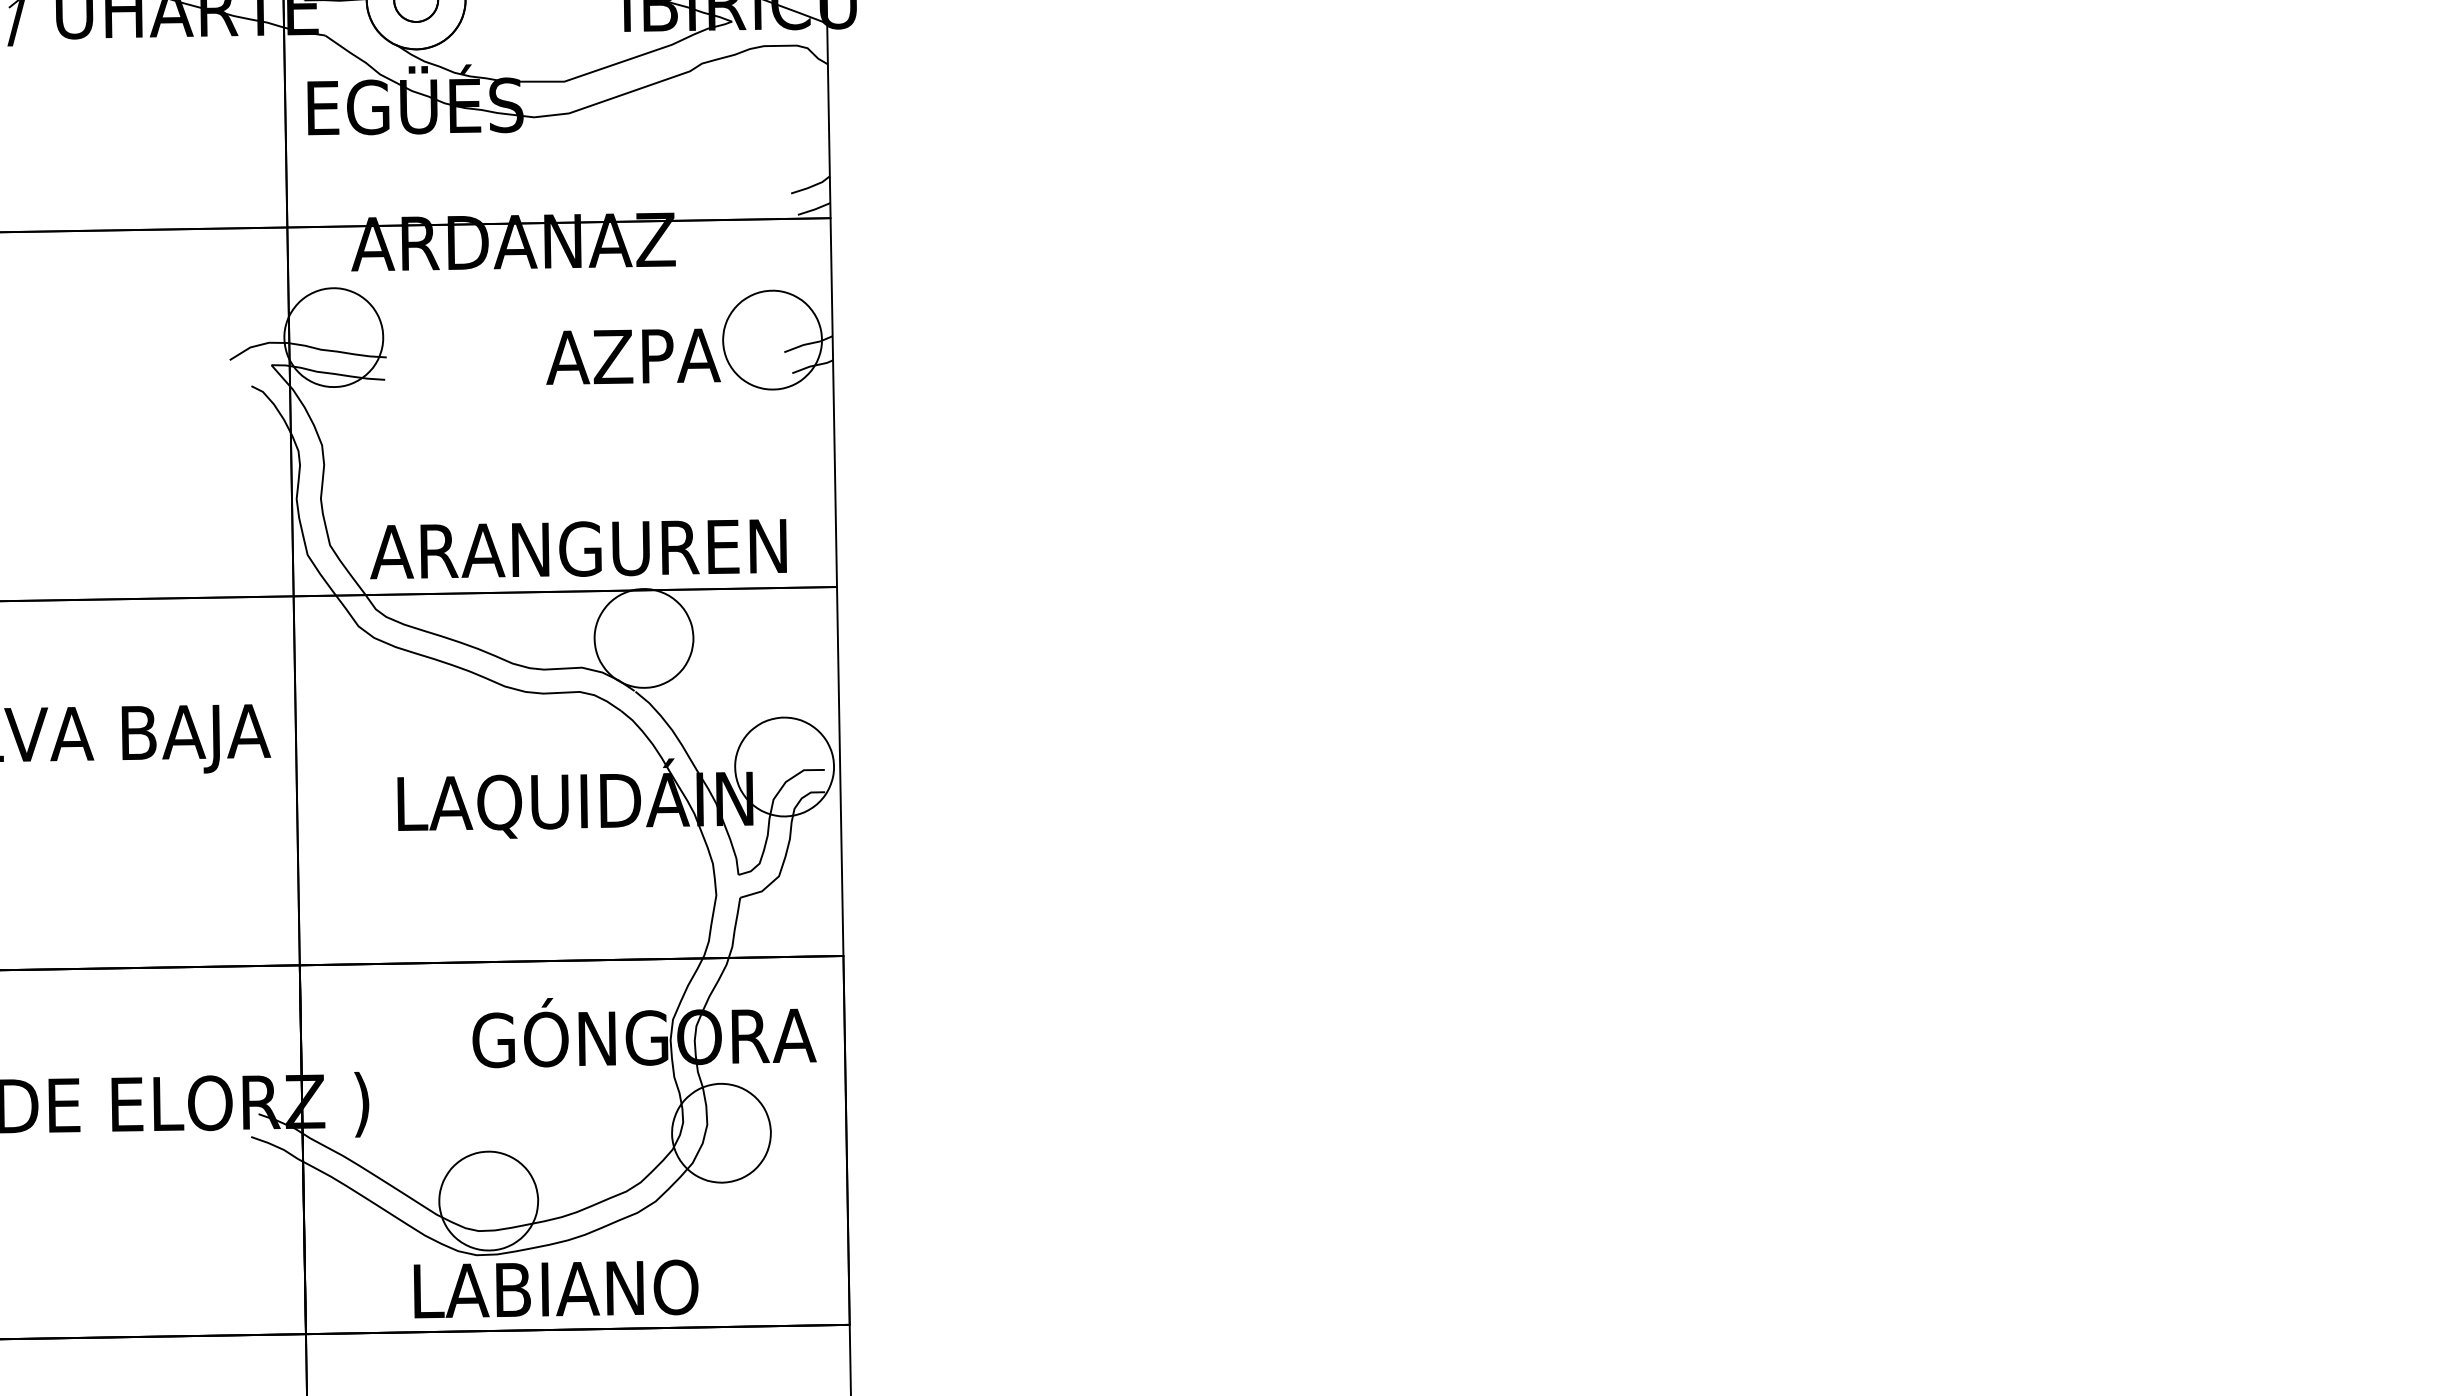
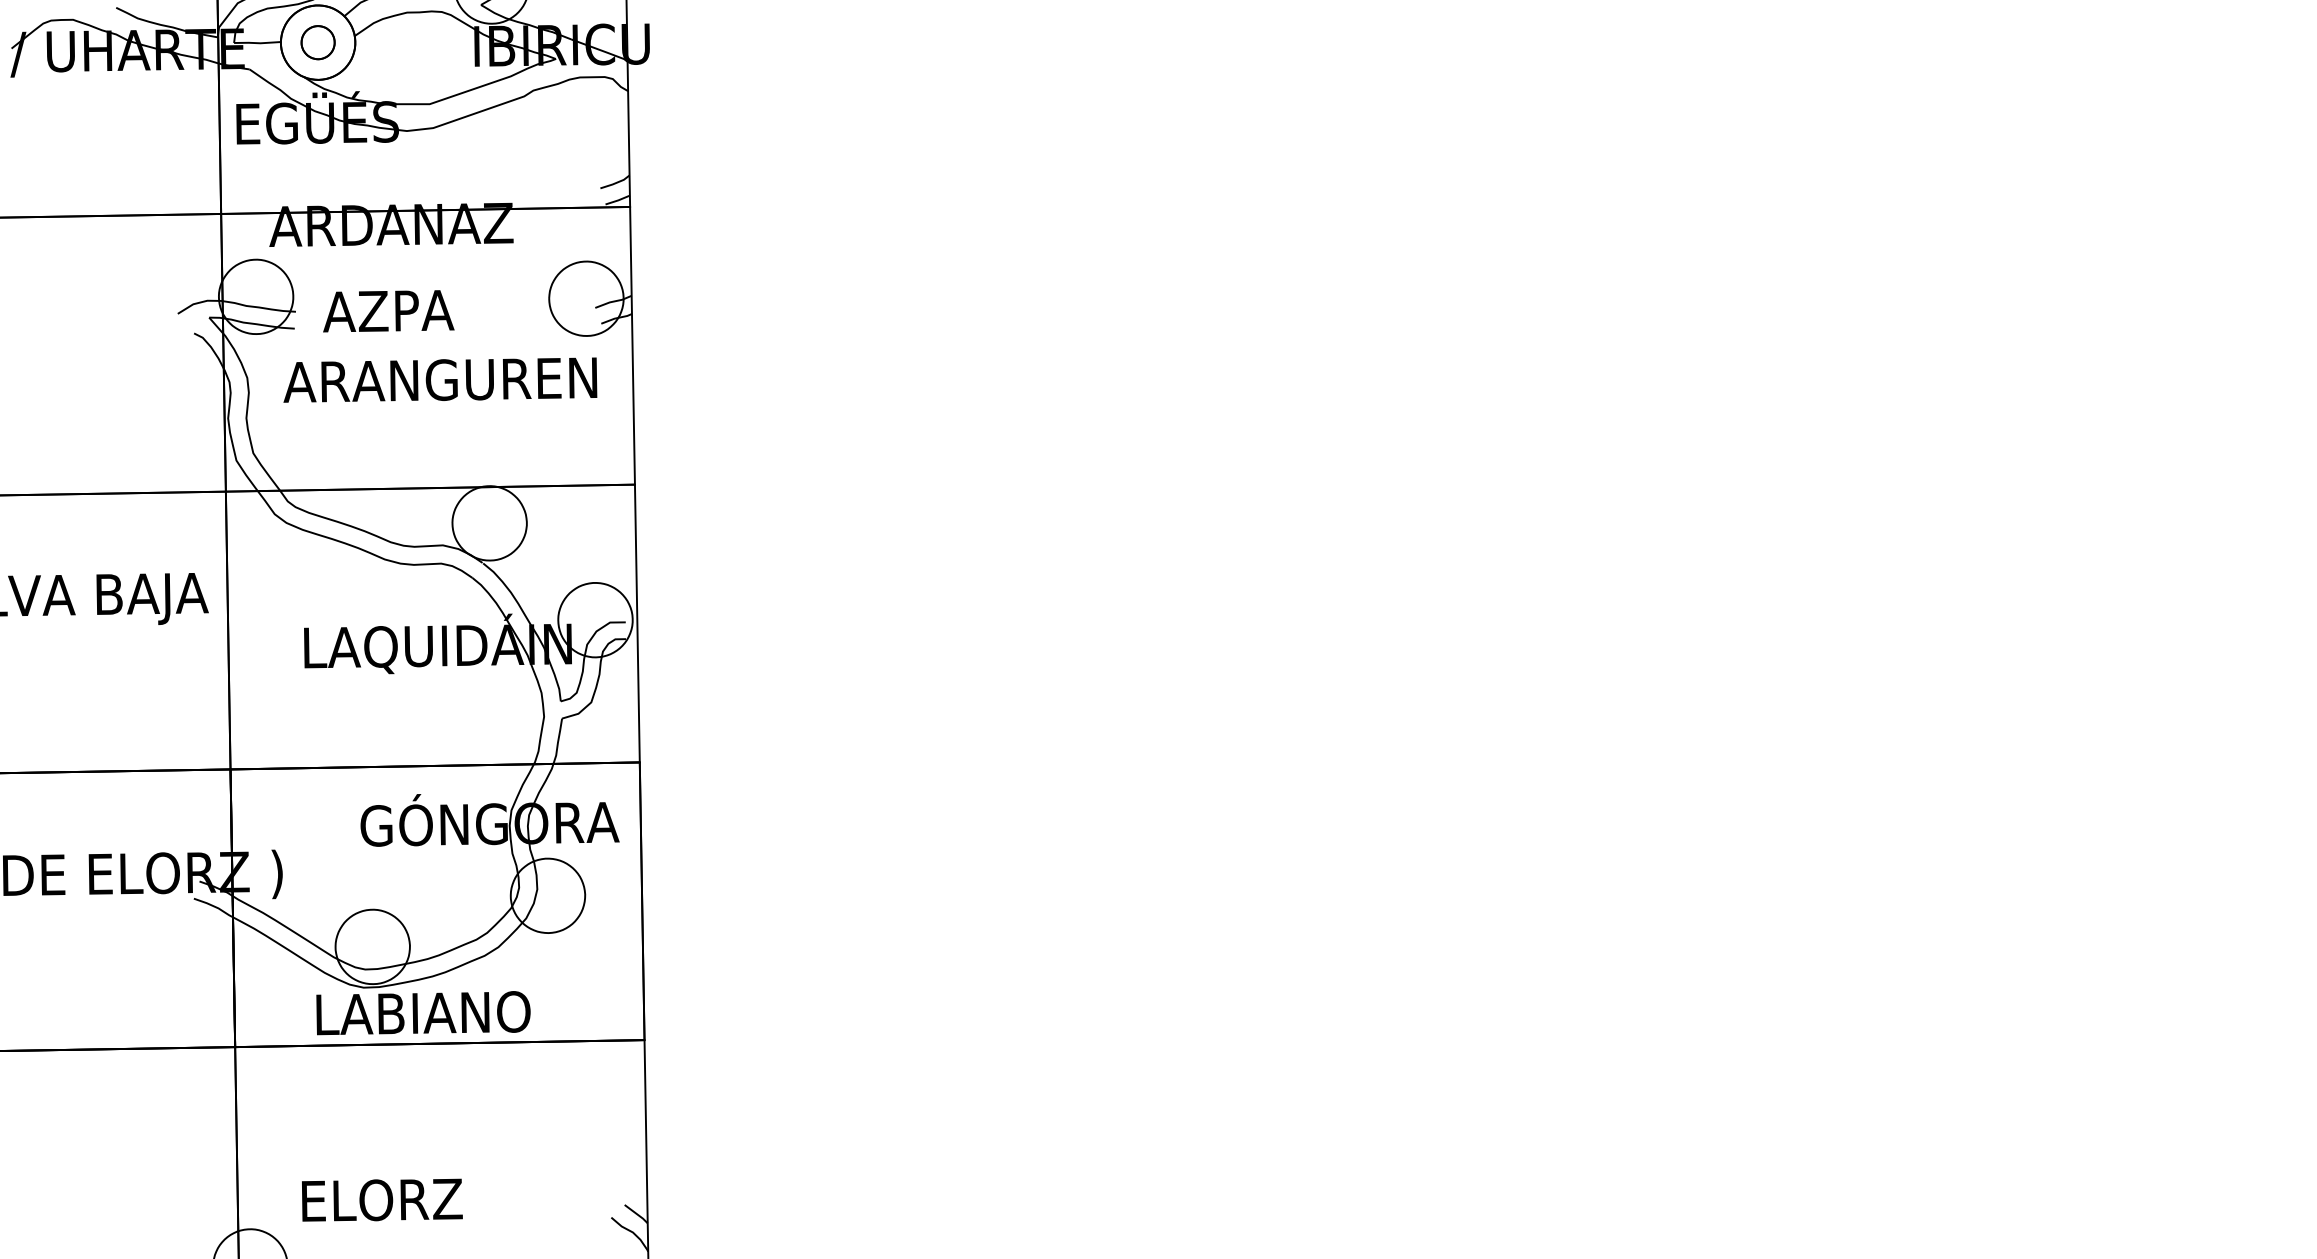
text: (633, 357) -> (388, 311), moved
text: (578, 548) -> (440, 379), moved

